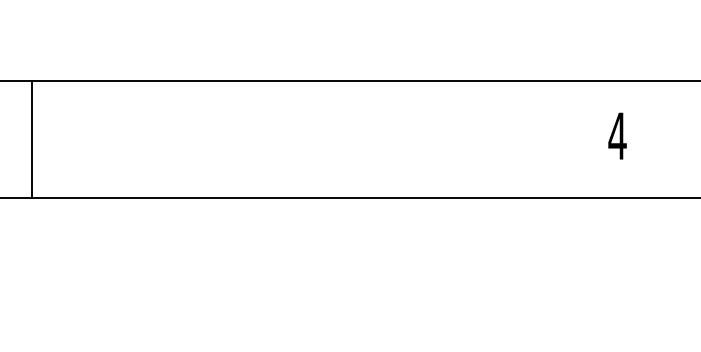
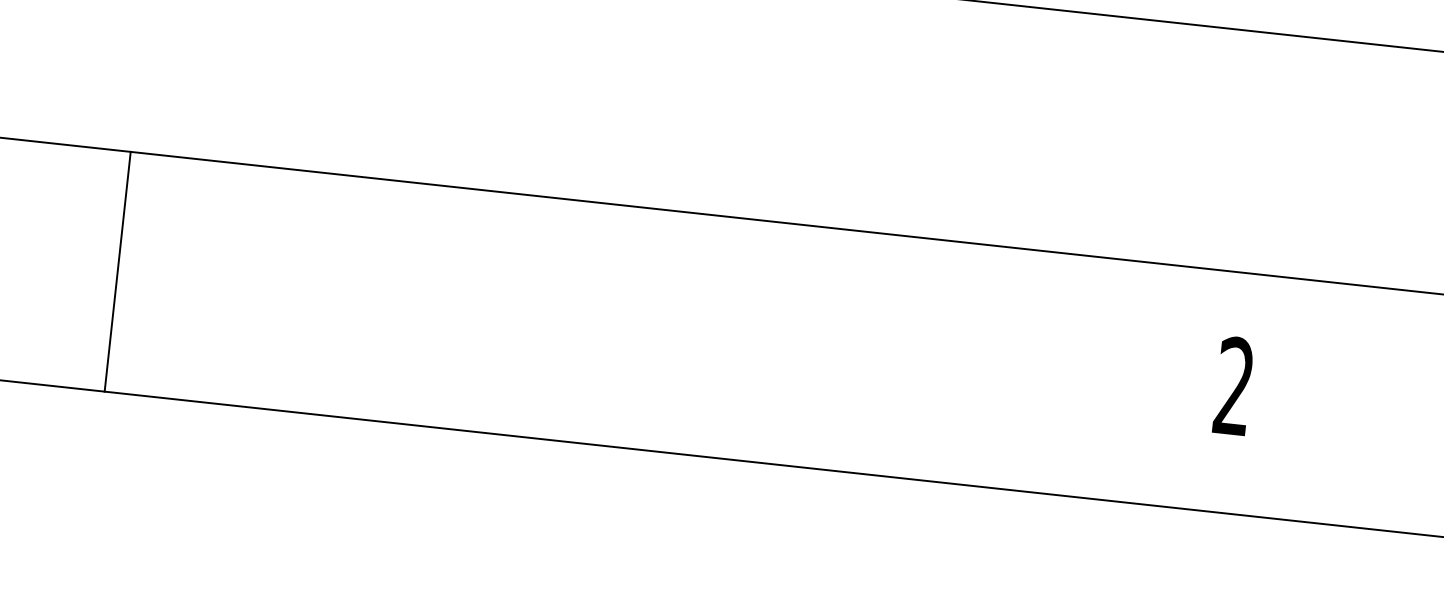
text: (617, 135) -> (1234, 385), 4 -> 2
line: (32, 138) -> (117, 270), moved

